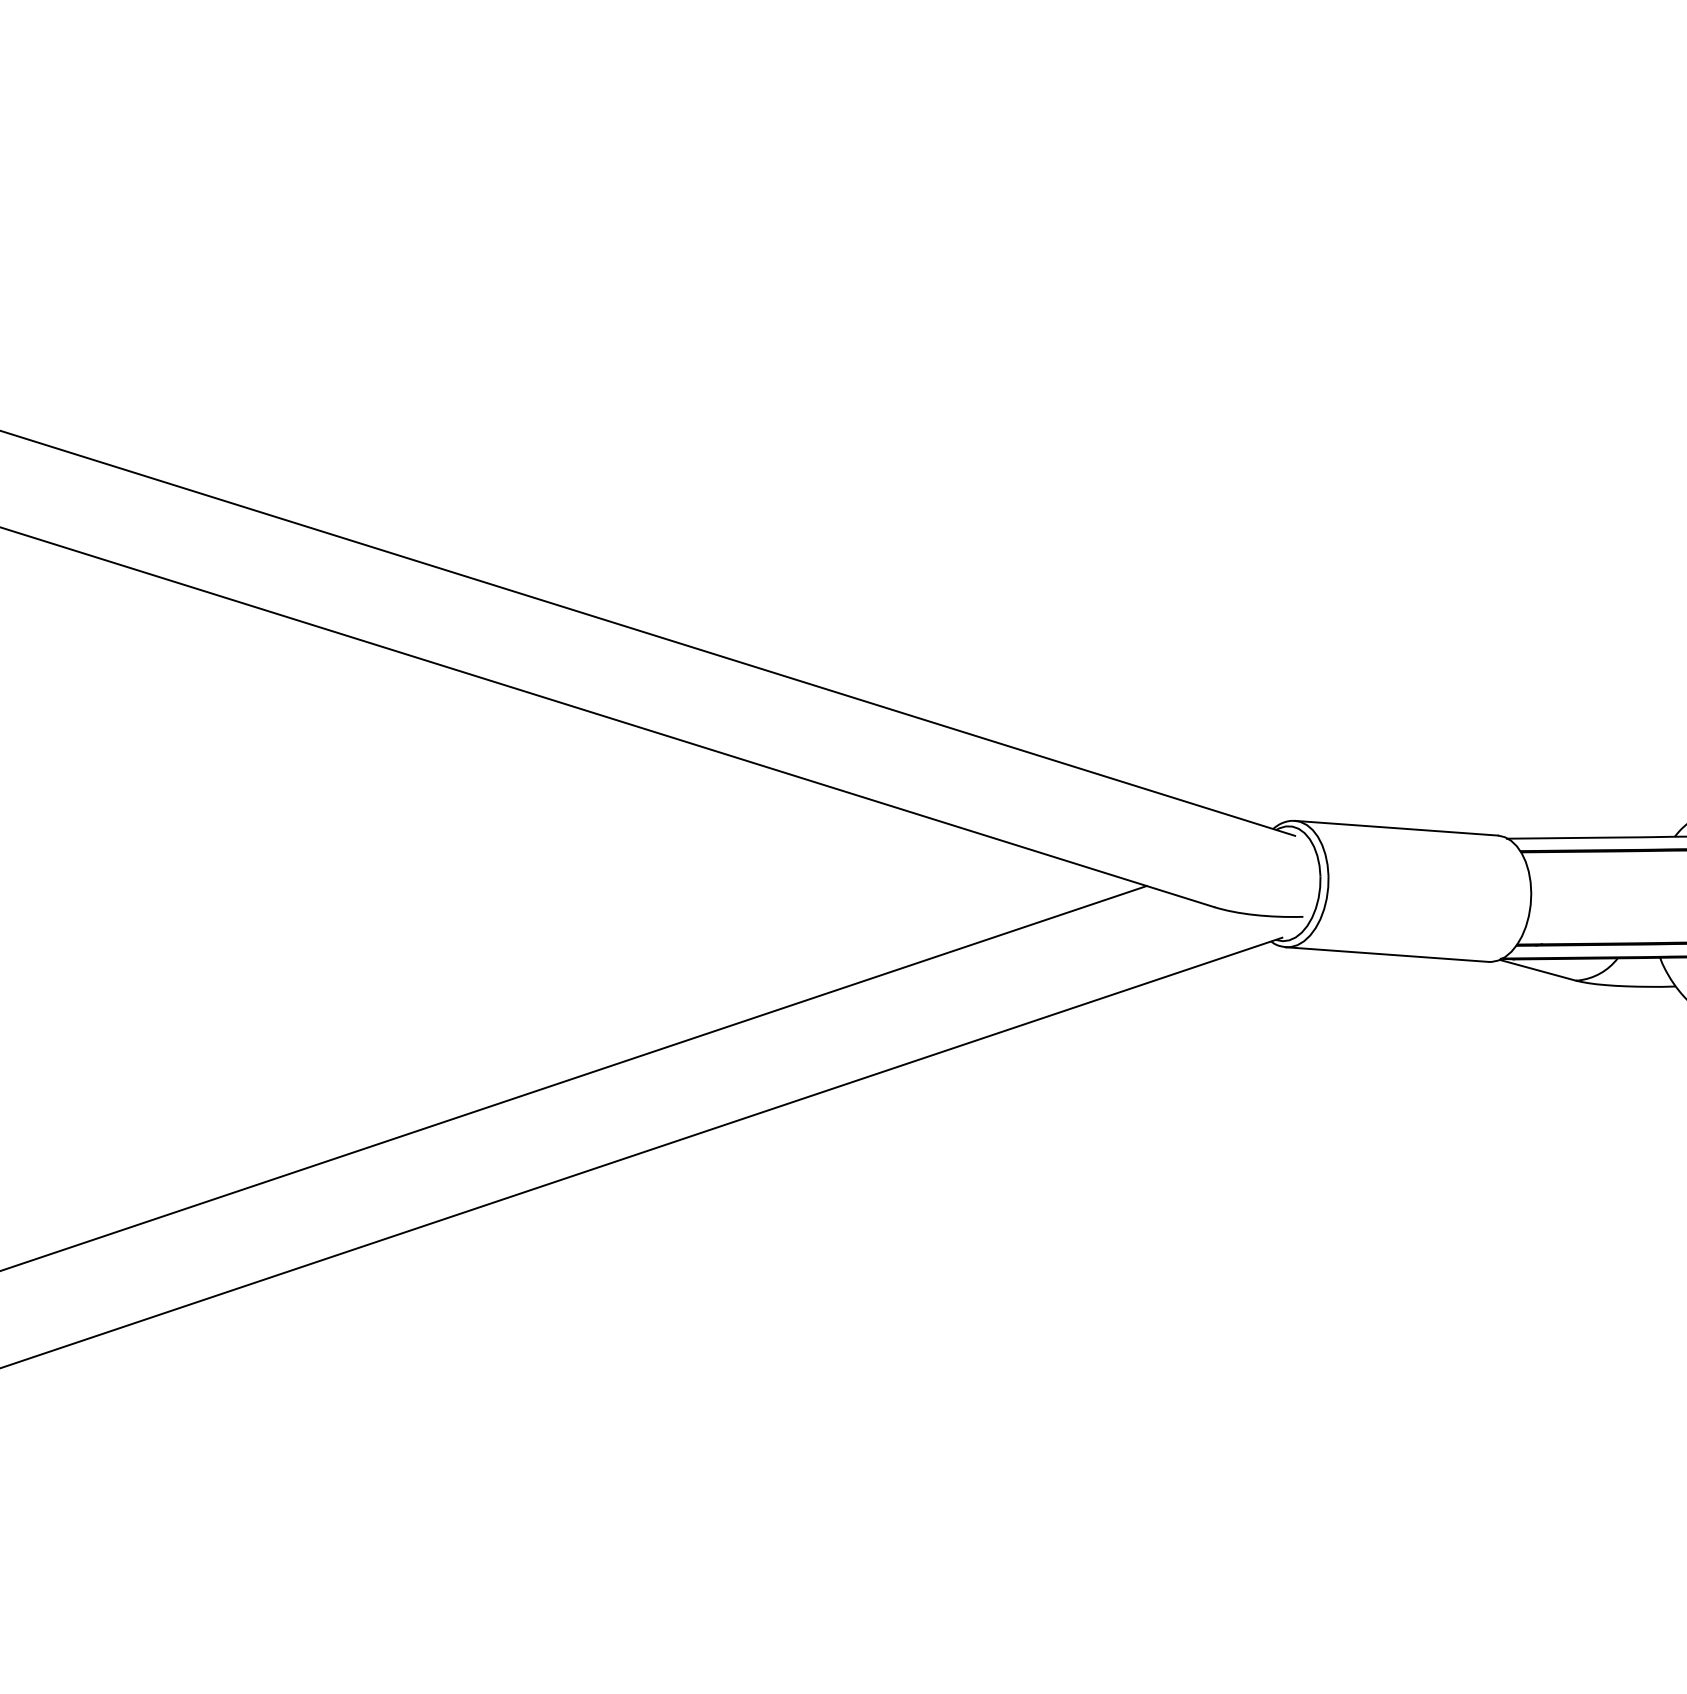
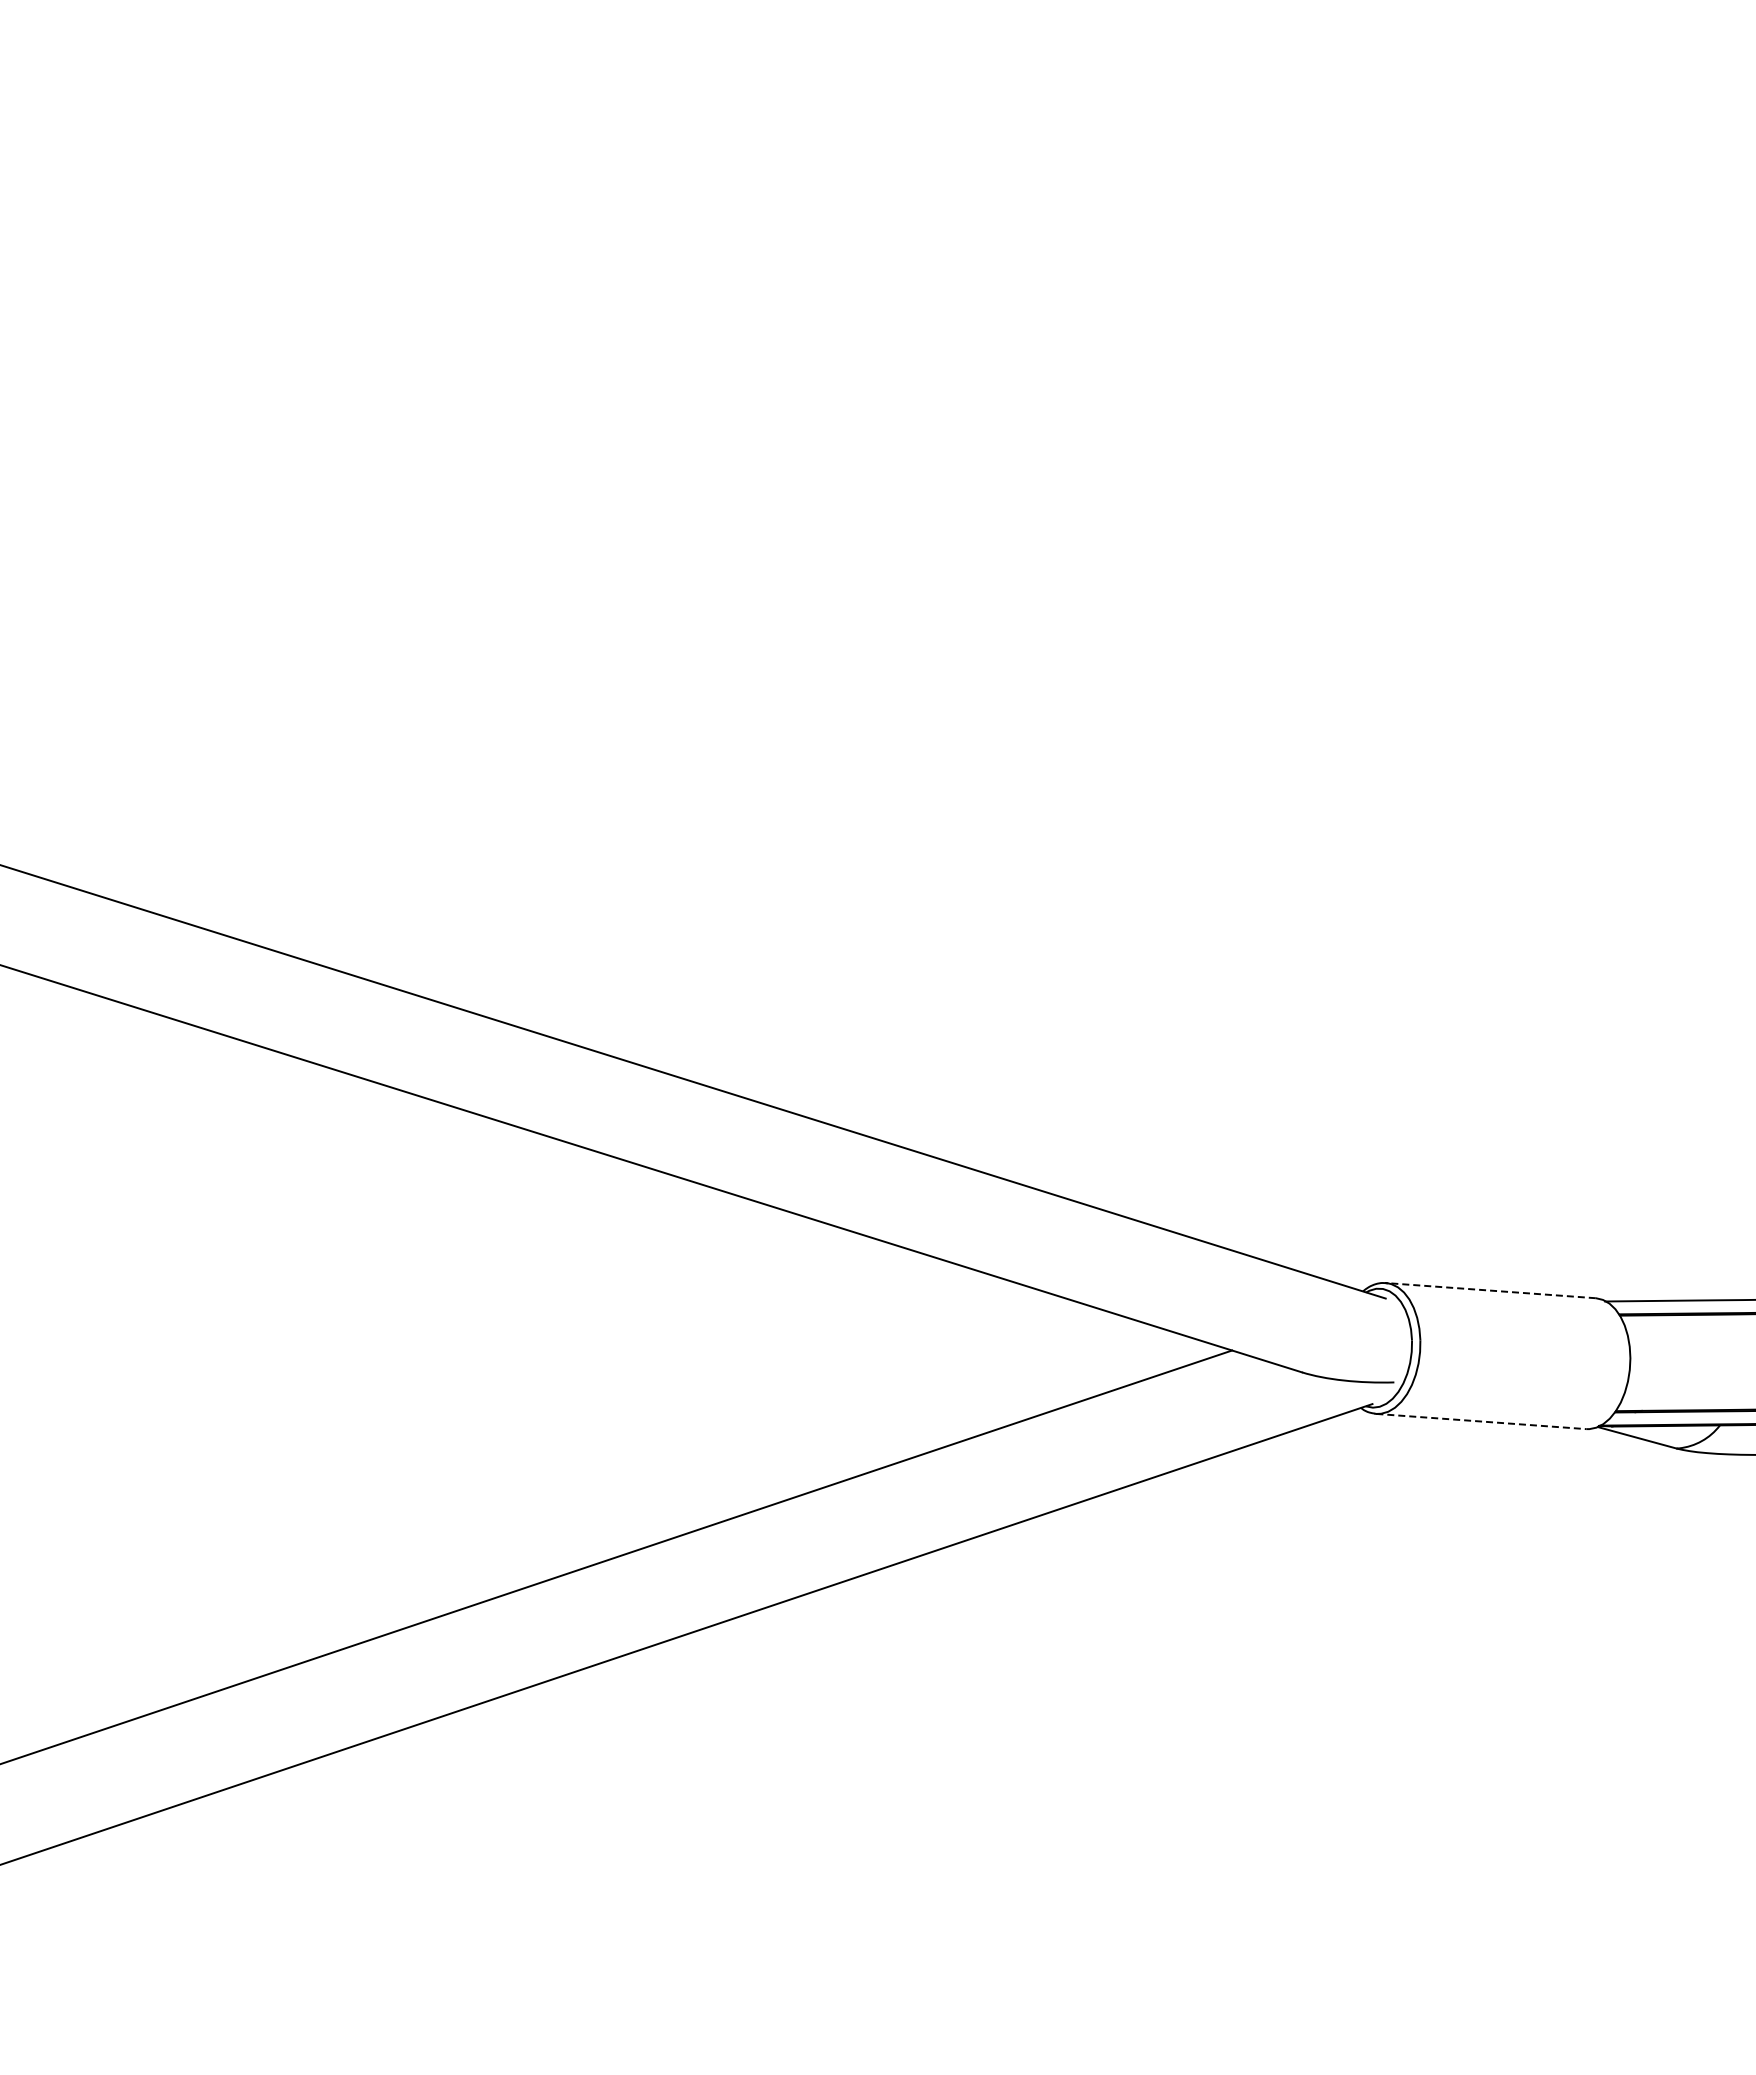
line: (1396, 828) -> (1490, 1290), solid -> dashed
line: (1387, 954) -> (1481, 1421), solid -> dashed

